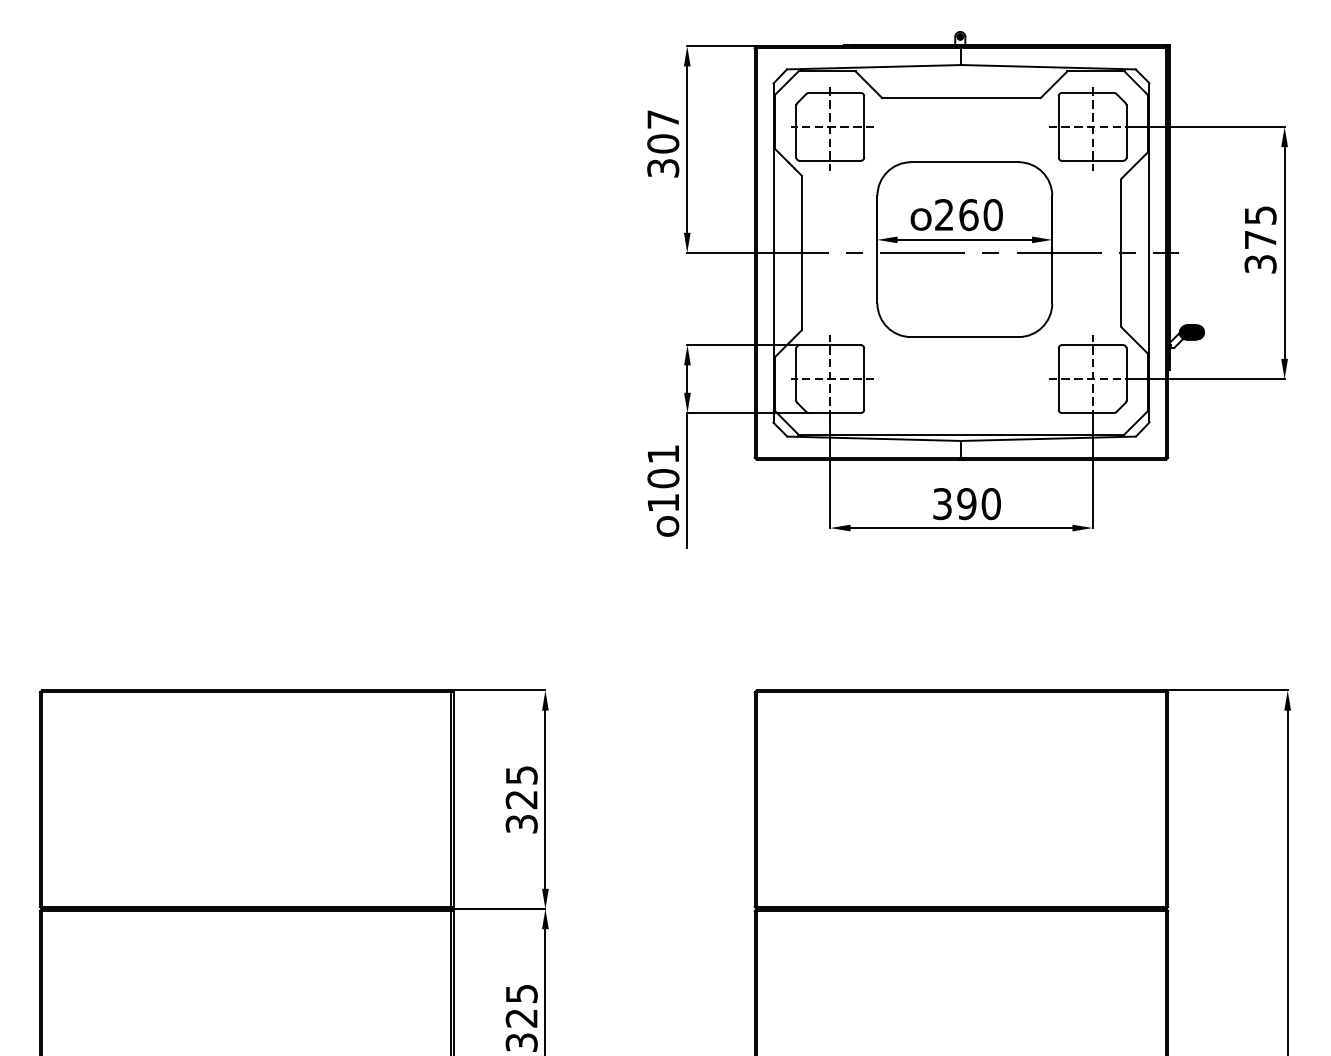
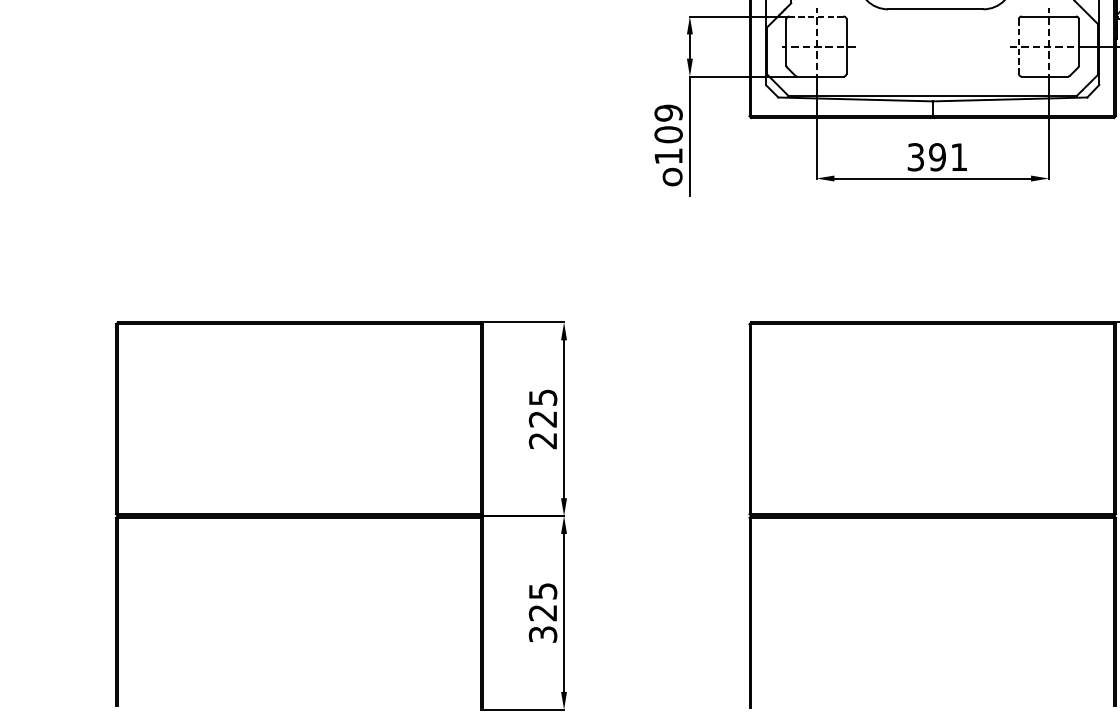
line: (830, 345) -> (816, 16), solid -> dashed
line: (1058, 379) -> (1018, 46), solid -> dashed
text: (663, 453) -> (668, 112), 101 -> 109
text: (990, 504) -> (958, 157), 390 -> 391
text: (521, 824) -> (542, 441), 325 -> 225

